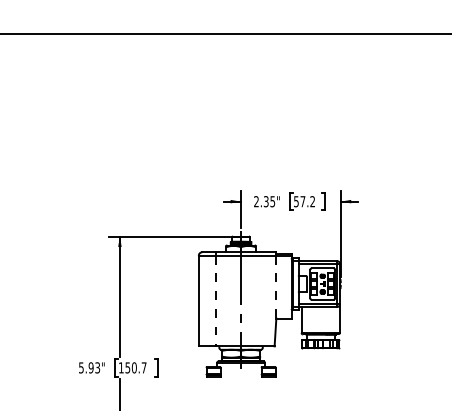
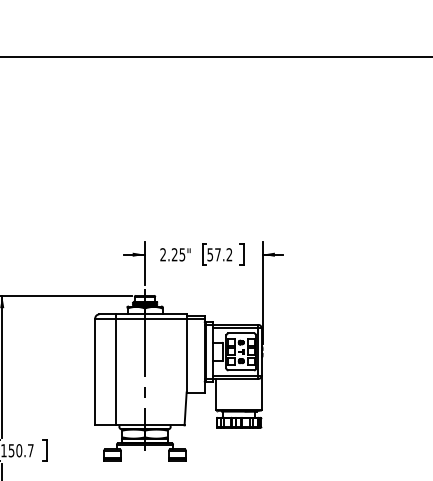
text: (265, 201) -> (173, 254), 2.35" -> 2.25"
line: (276, 287) -> (186, 355), dashed -> solid
line: (216, 301) -> (116, 372), dashed -> solid

